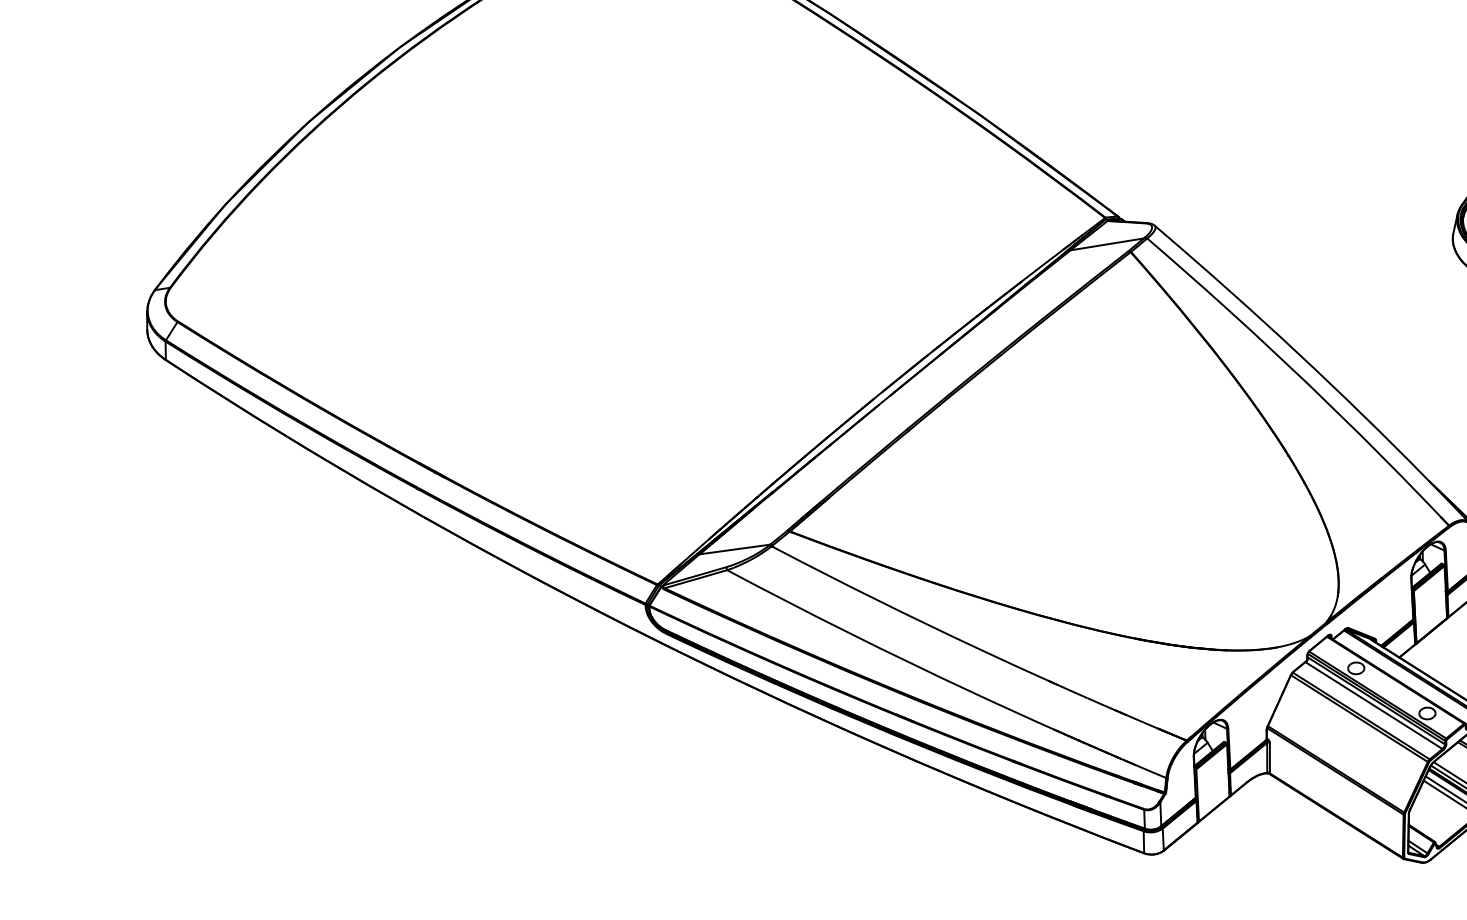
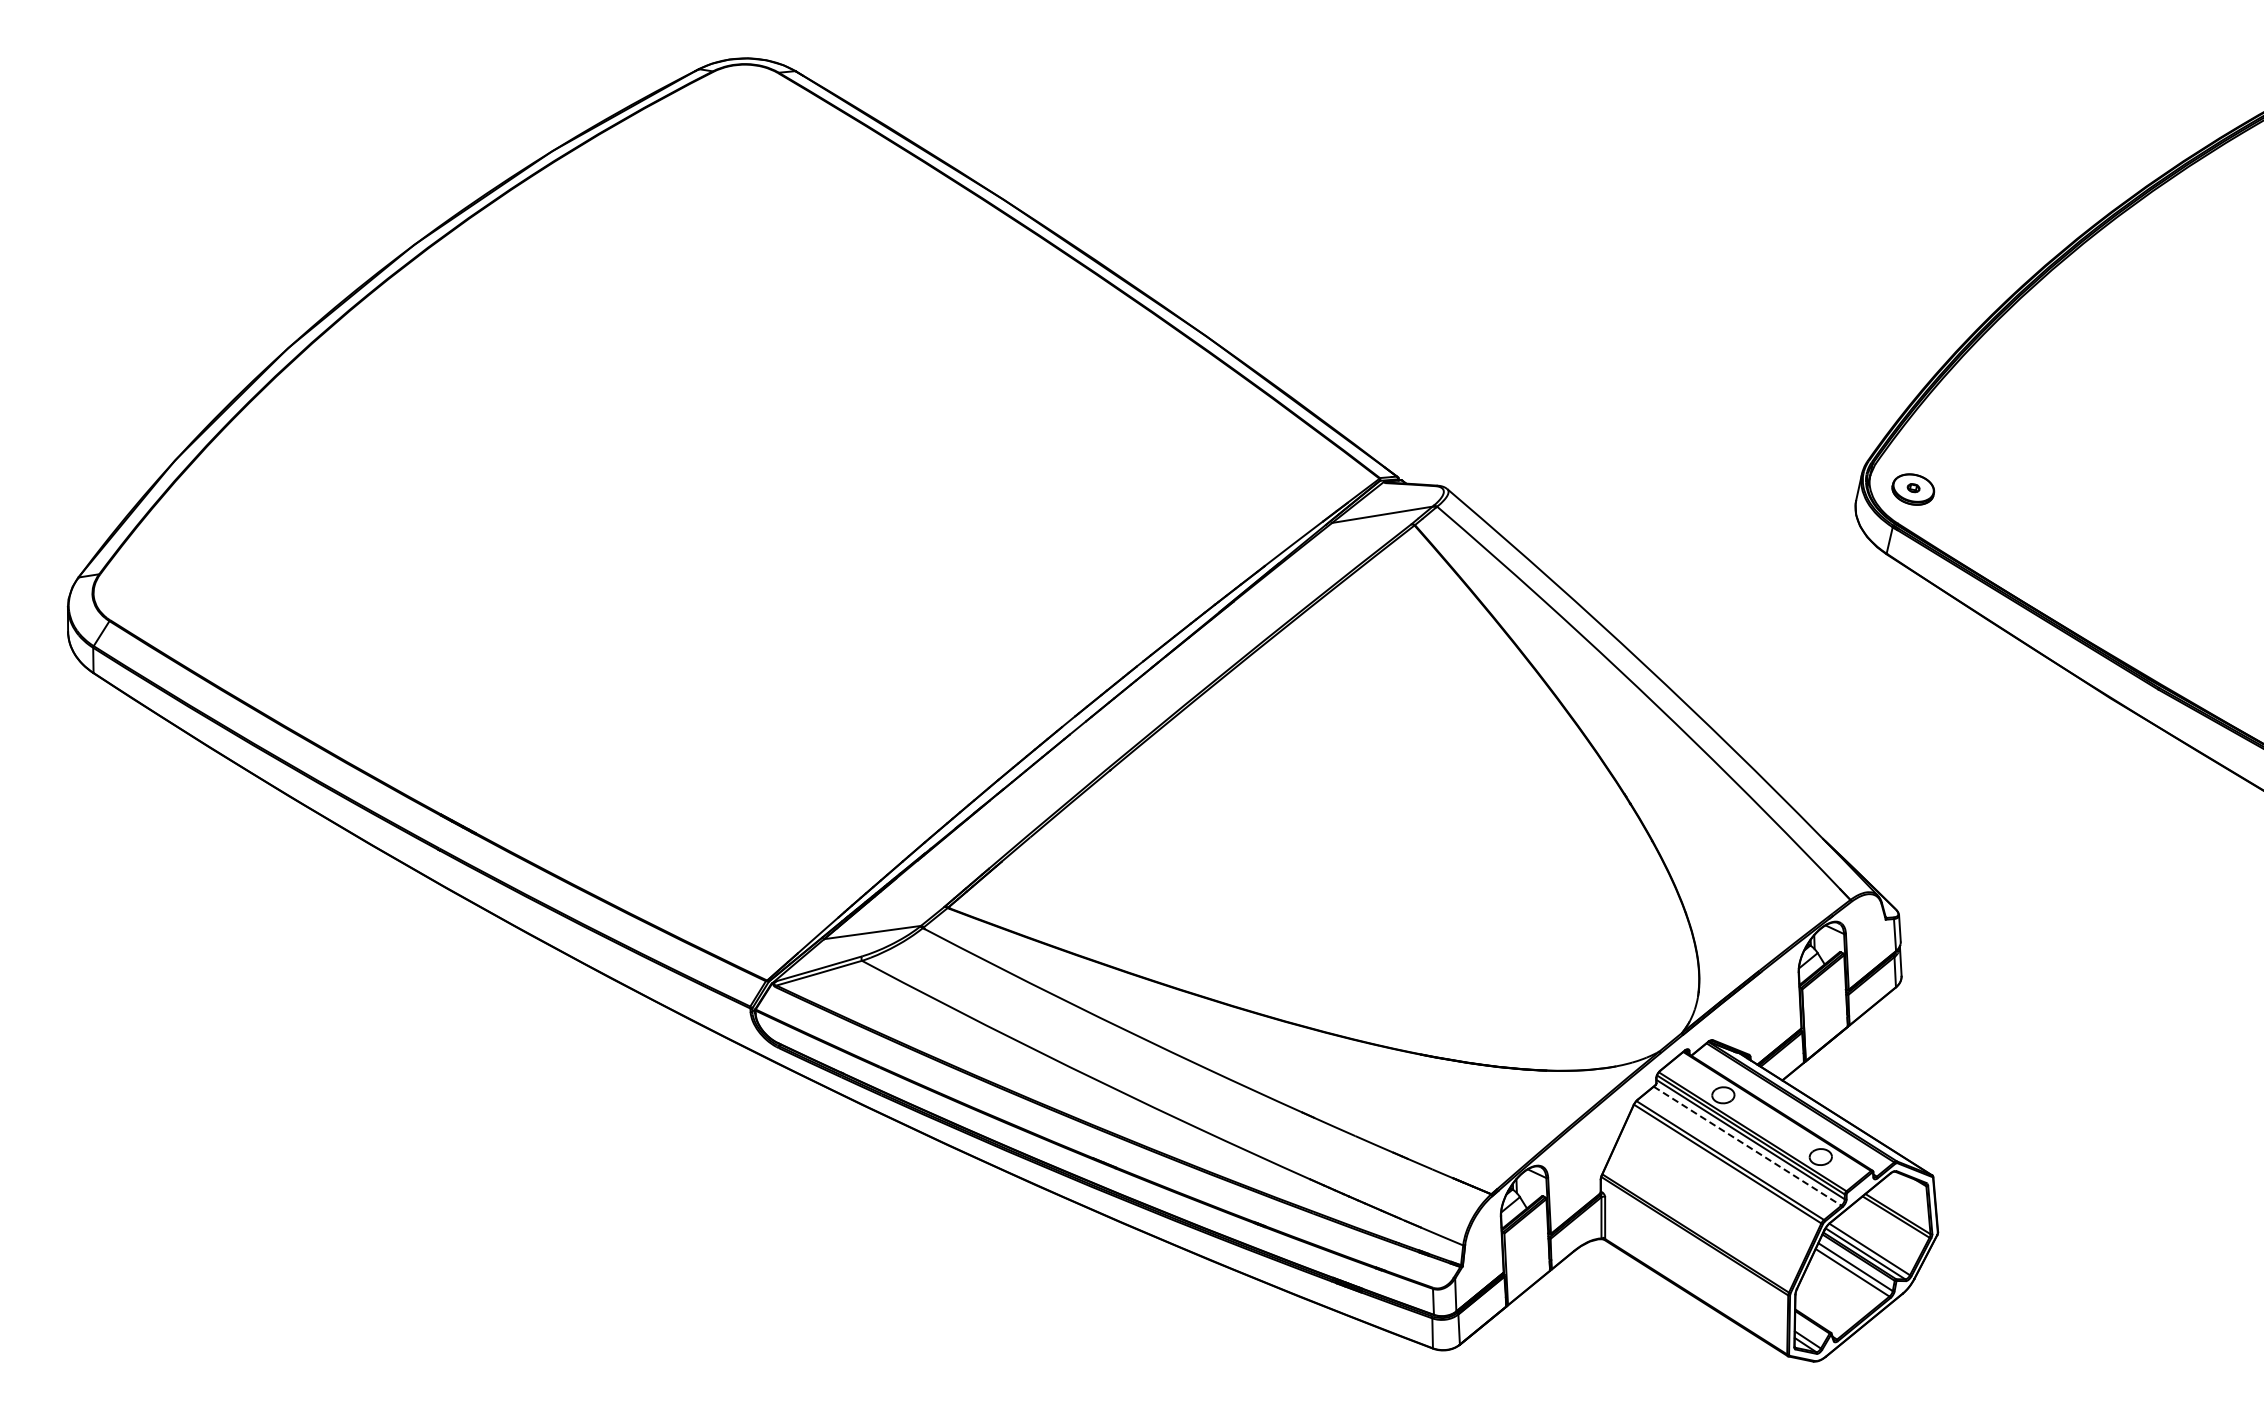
line: (1374, 705) -> (1748, 1146), solid -> dashed

